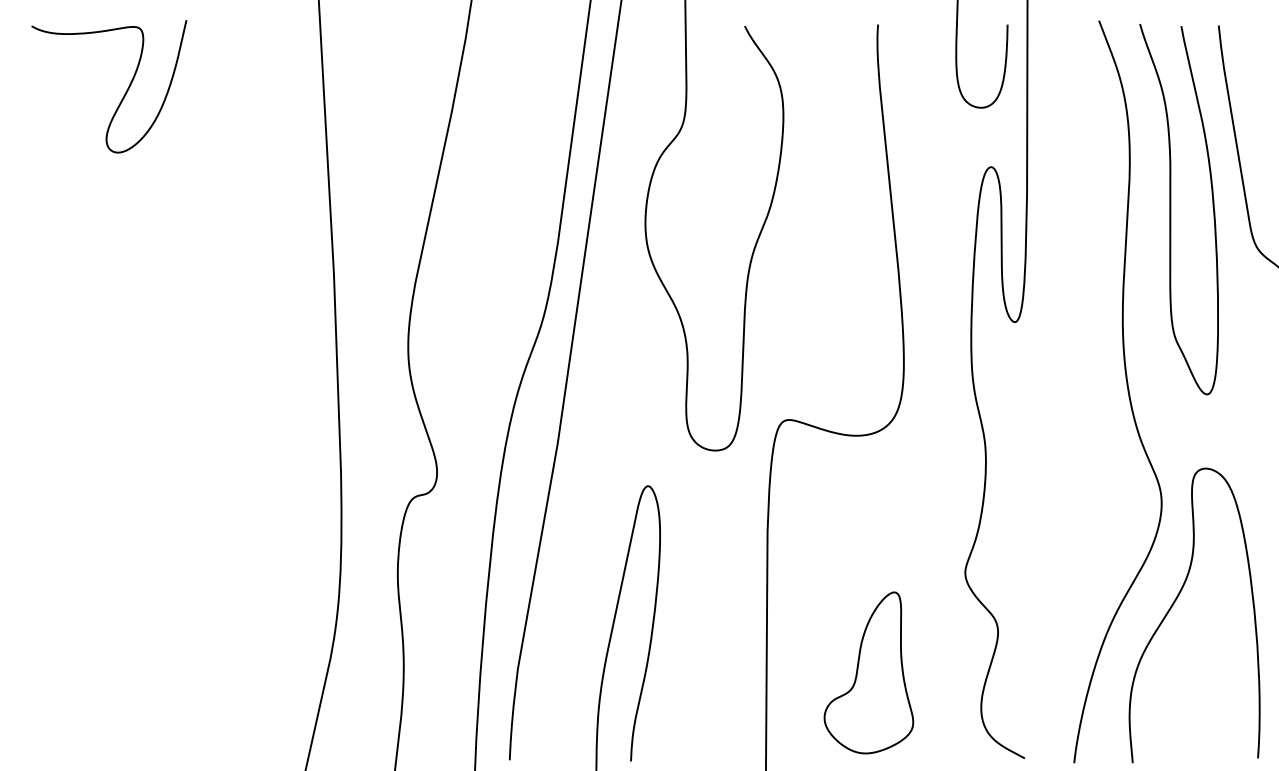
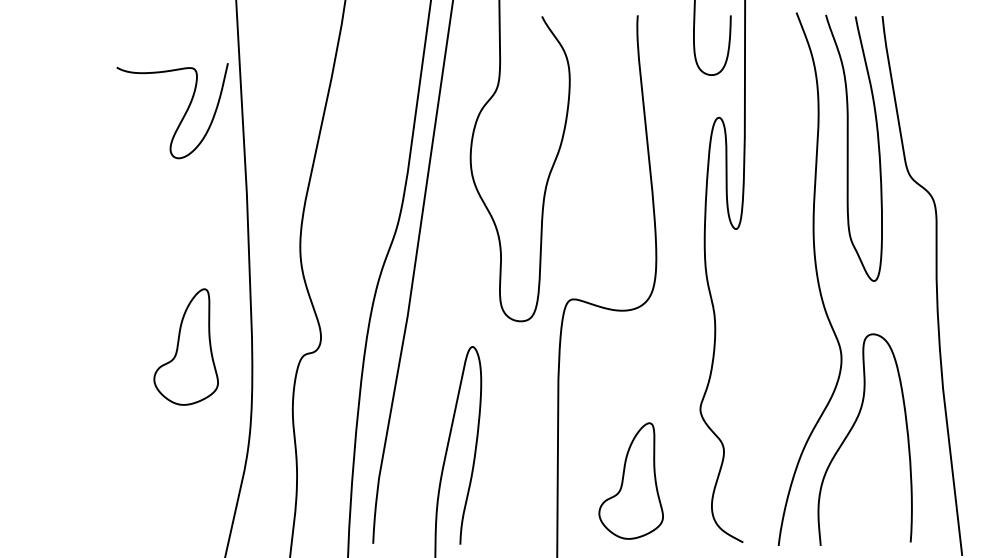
curve: (123, 95) -> (182, 117), moved
part: (248, 485) -> (185, 346), added

